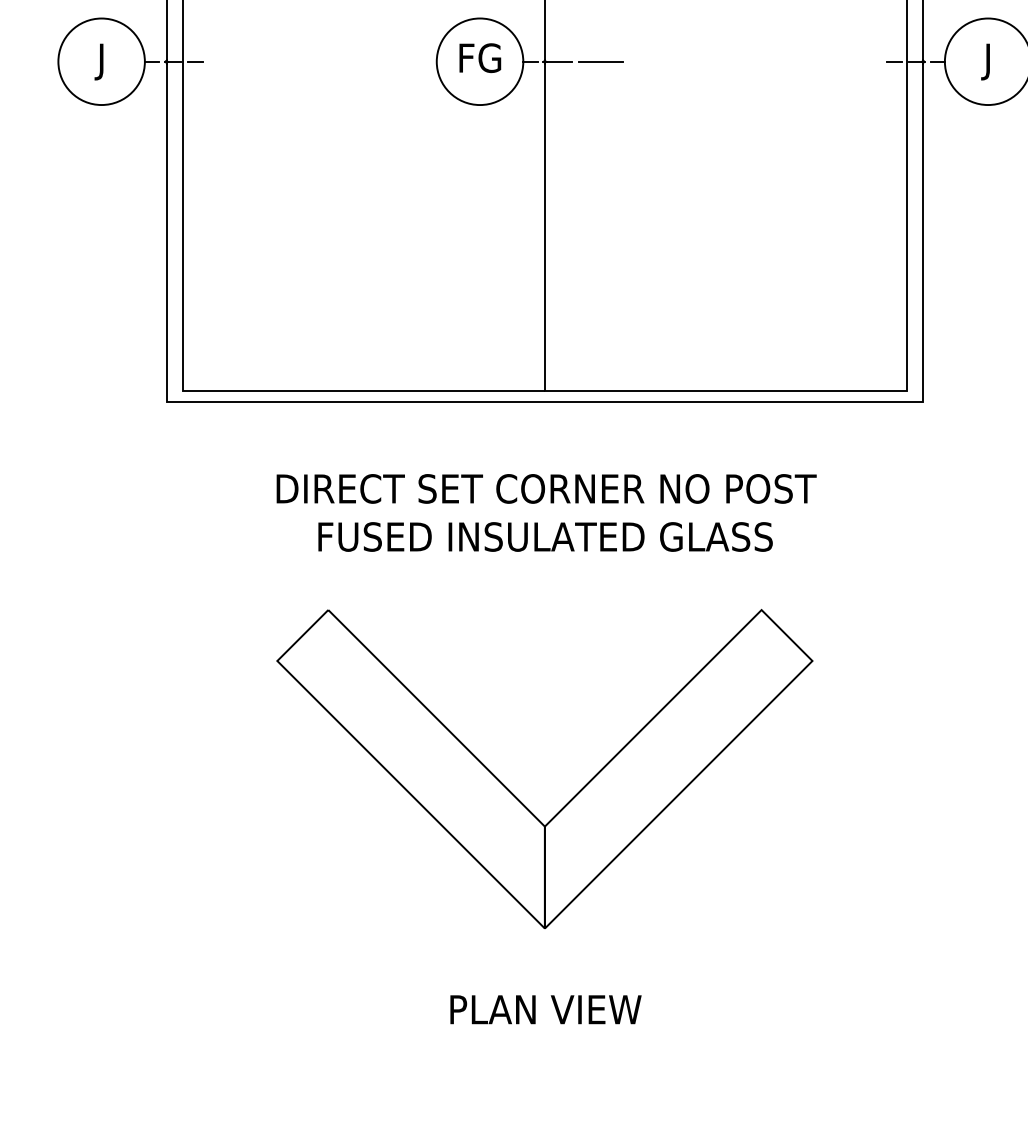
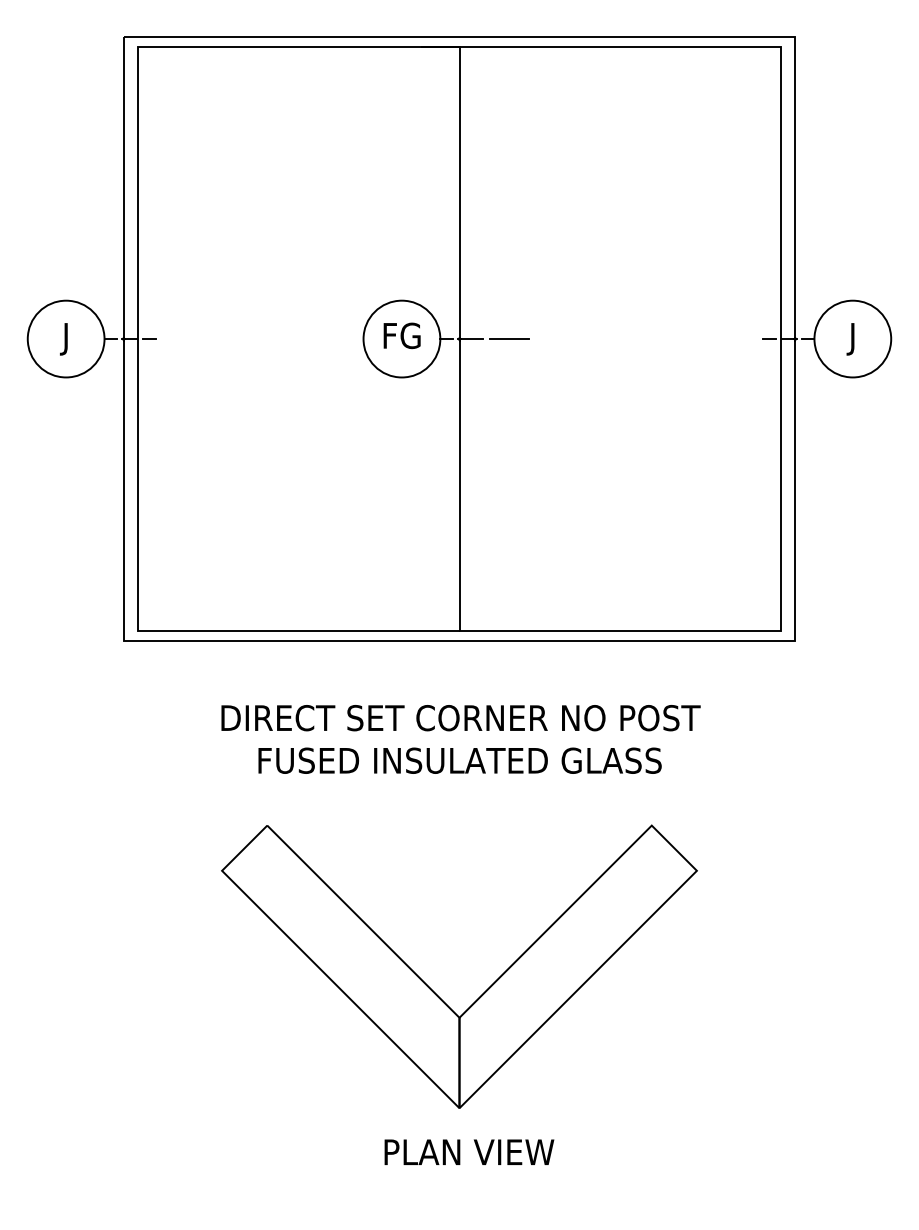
text: (546, 1008) -> (469, 1151), moved

